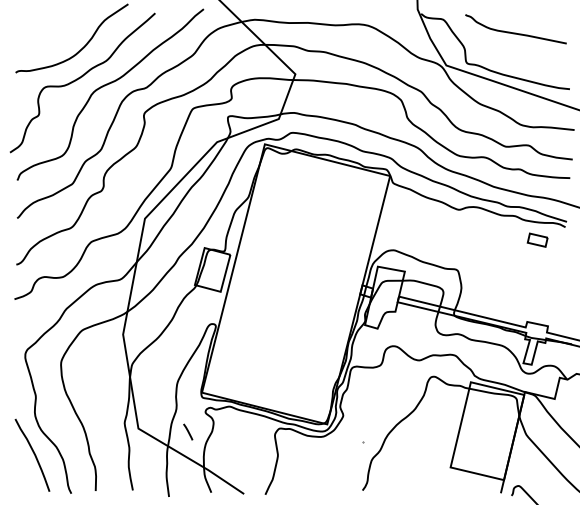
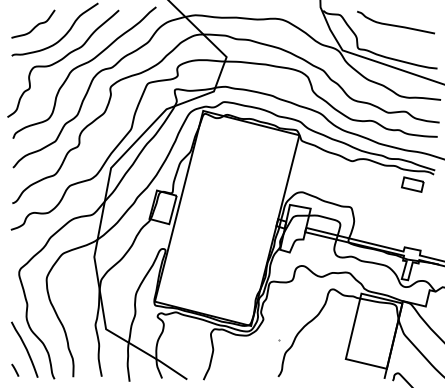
curve: (46, 33) -> (35, 25), added
part: (537, 239) -> (412, 184), size x1.43
line: (188, 431) -> (15, 369), moved

